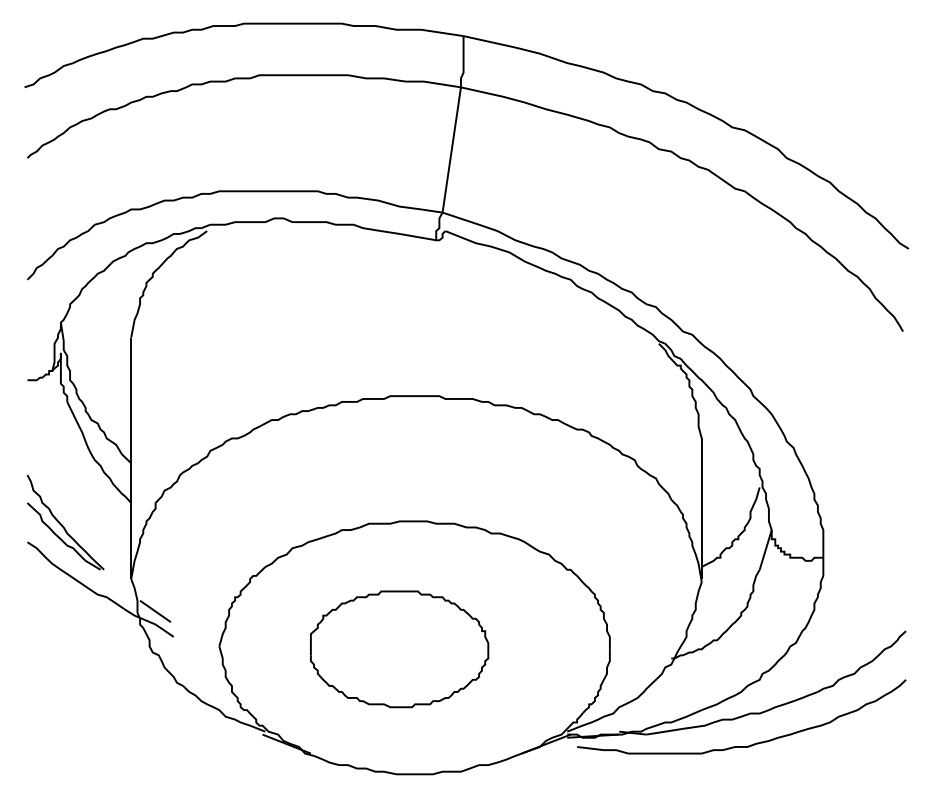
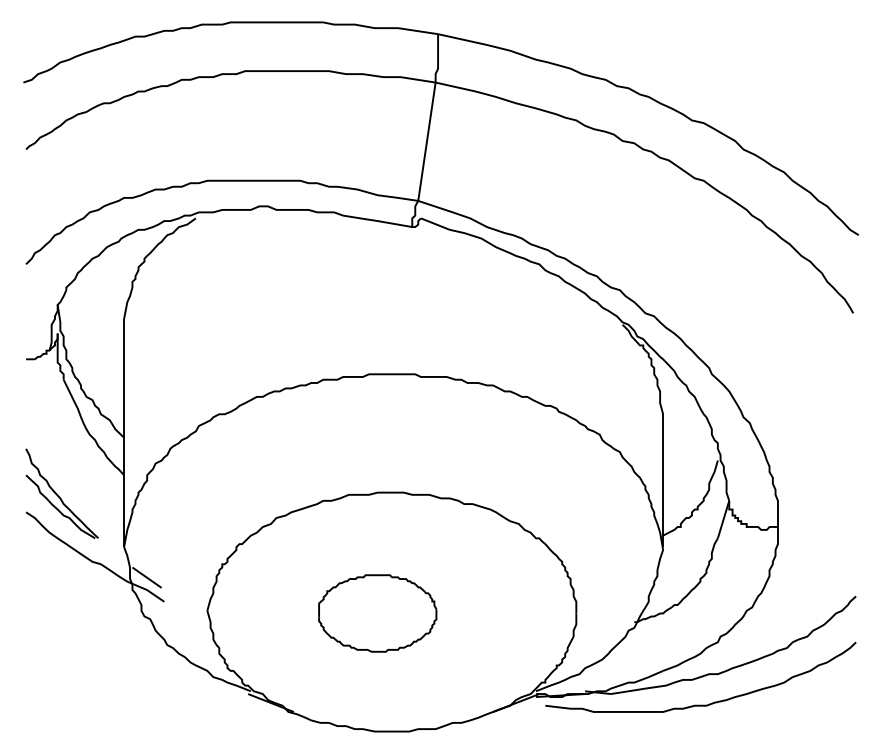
part: (399, 649) -> (377, 613), size x0.7

